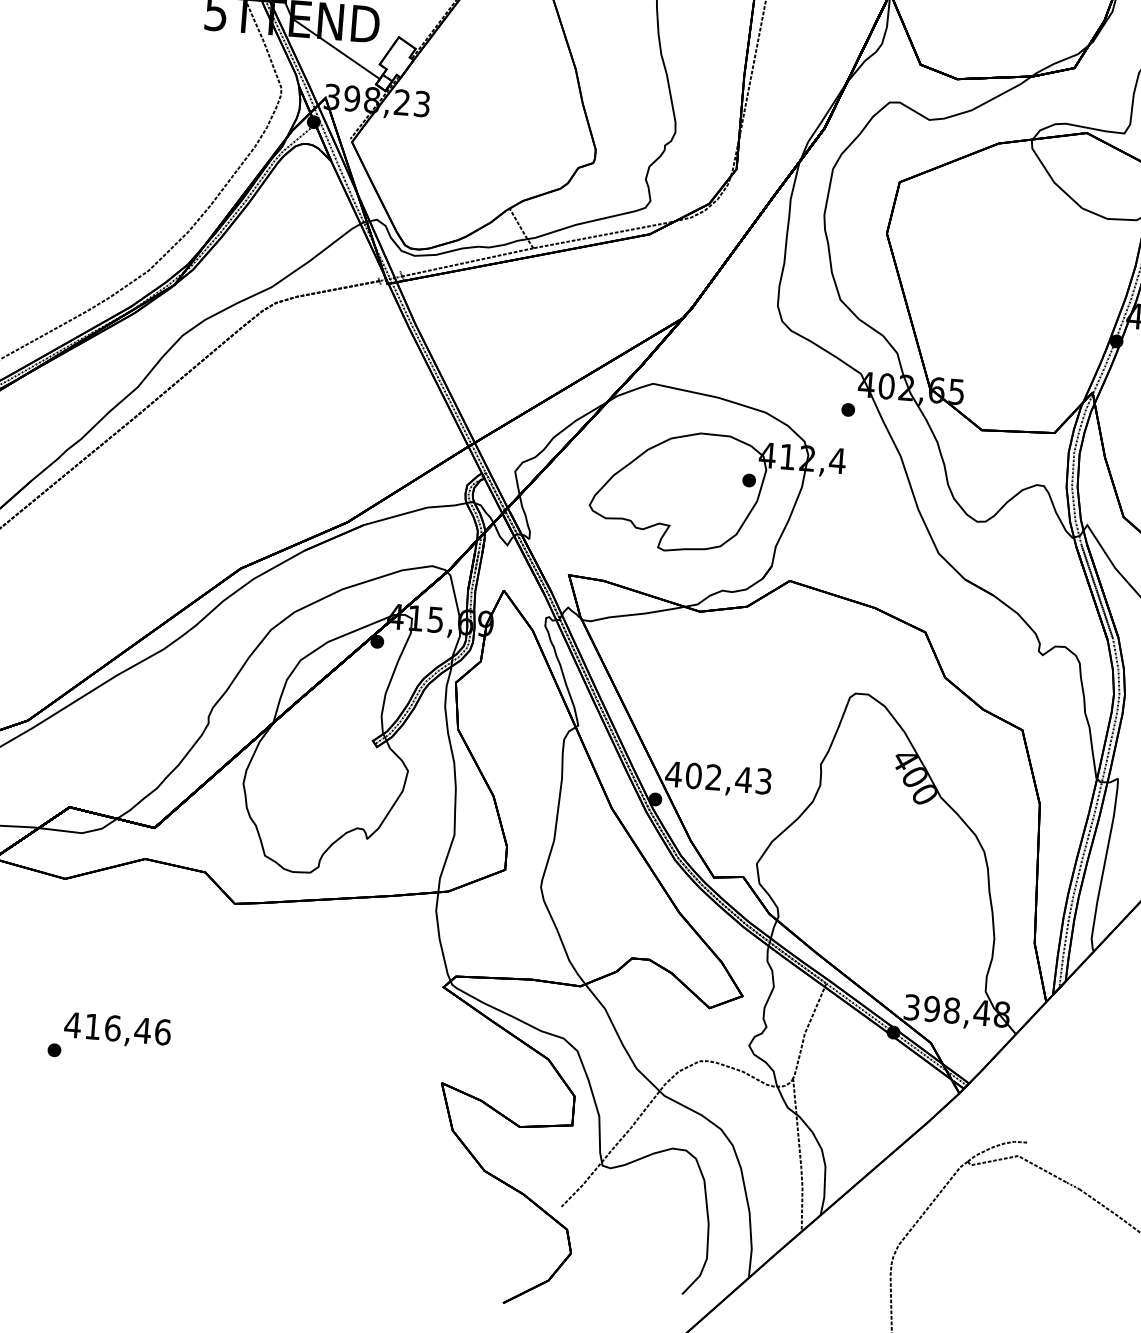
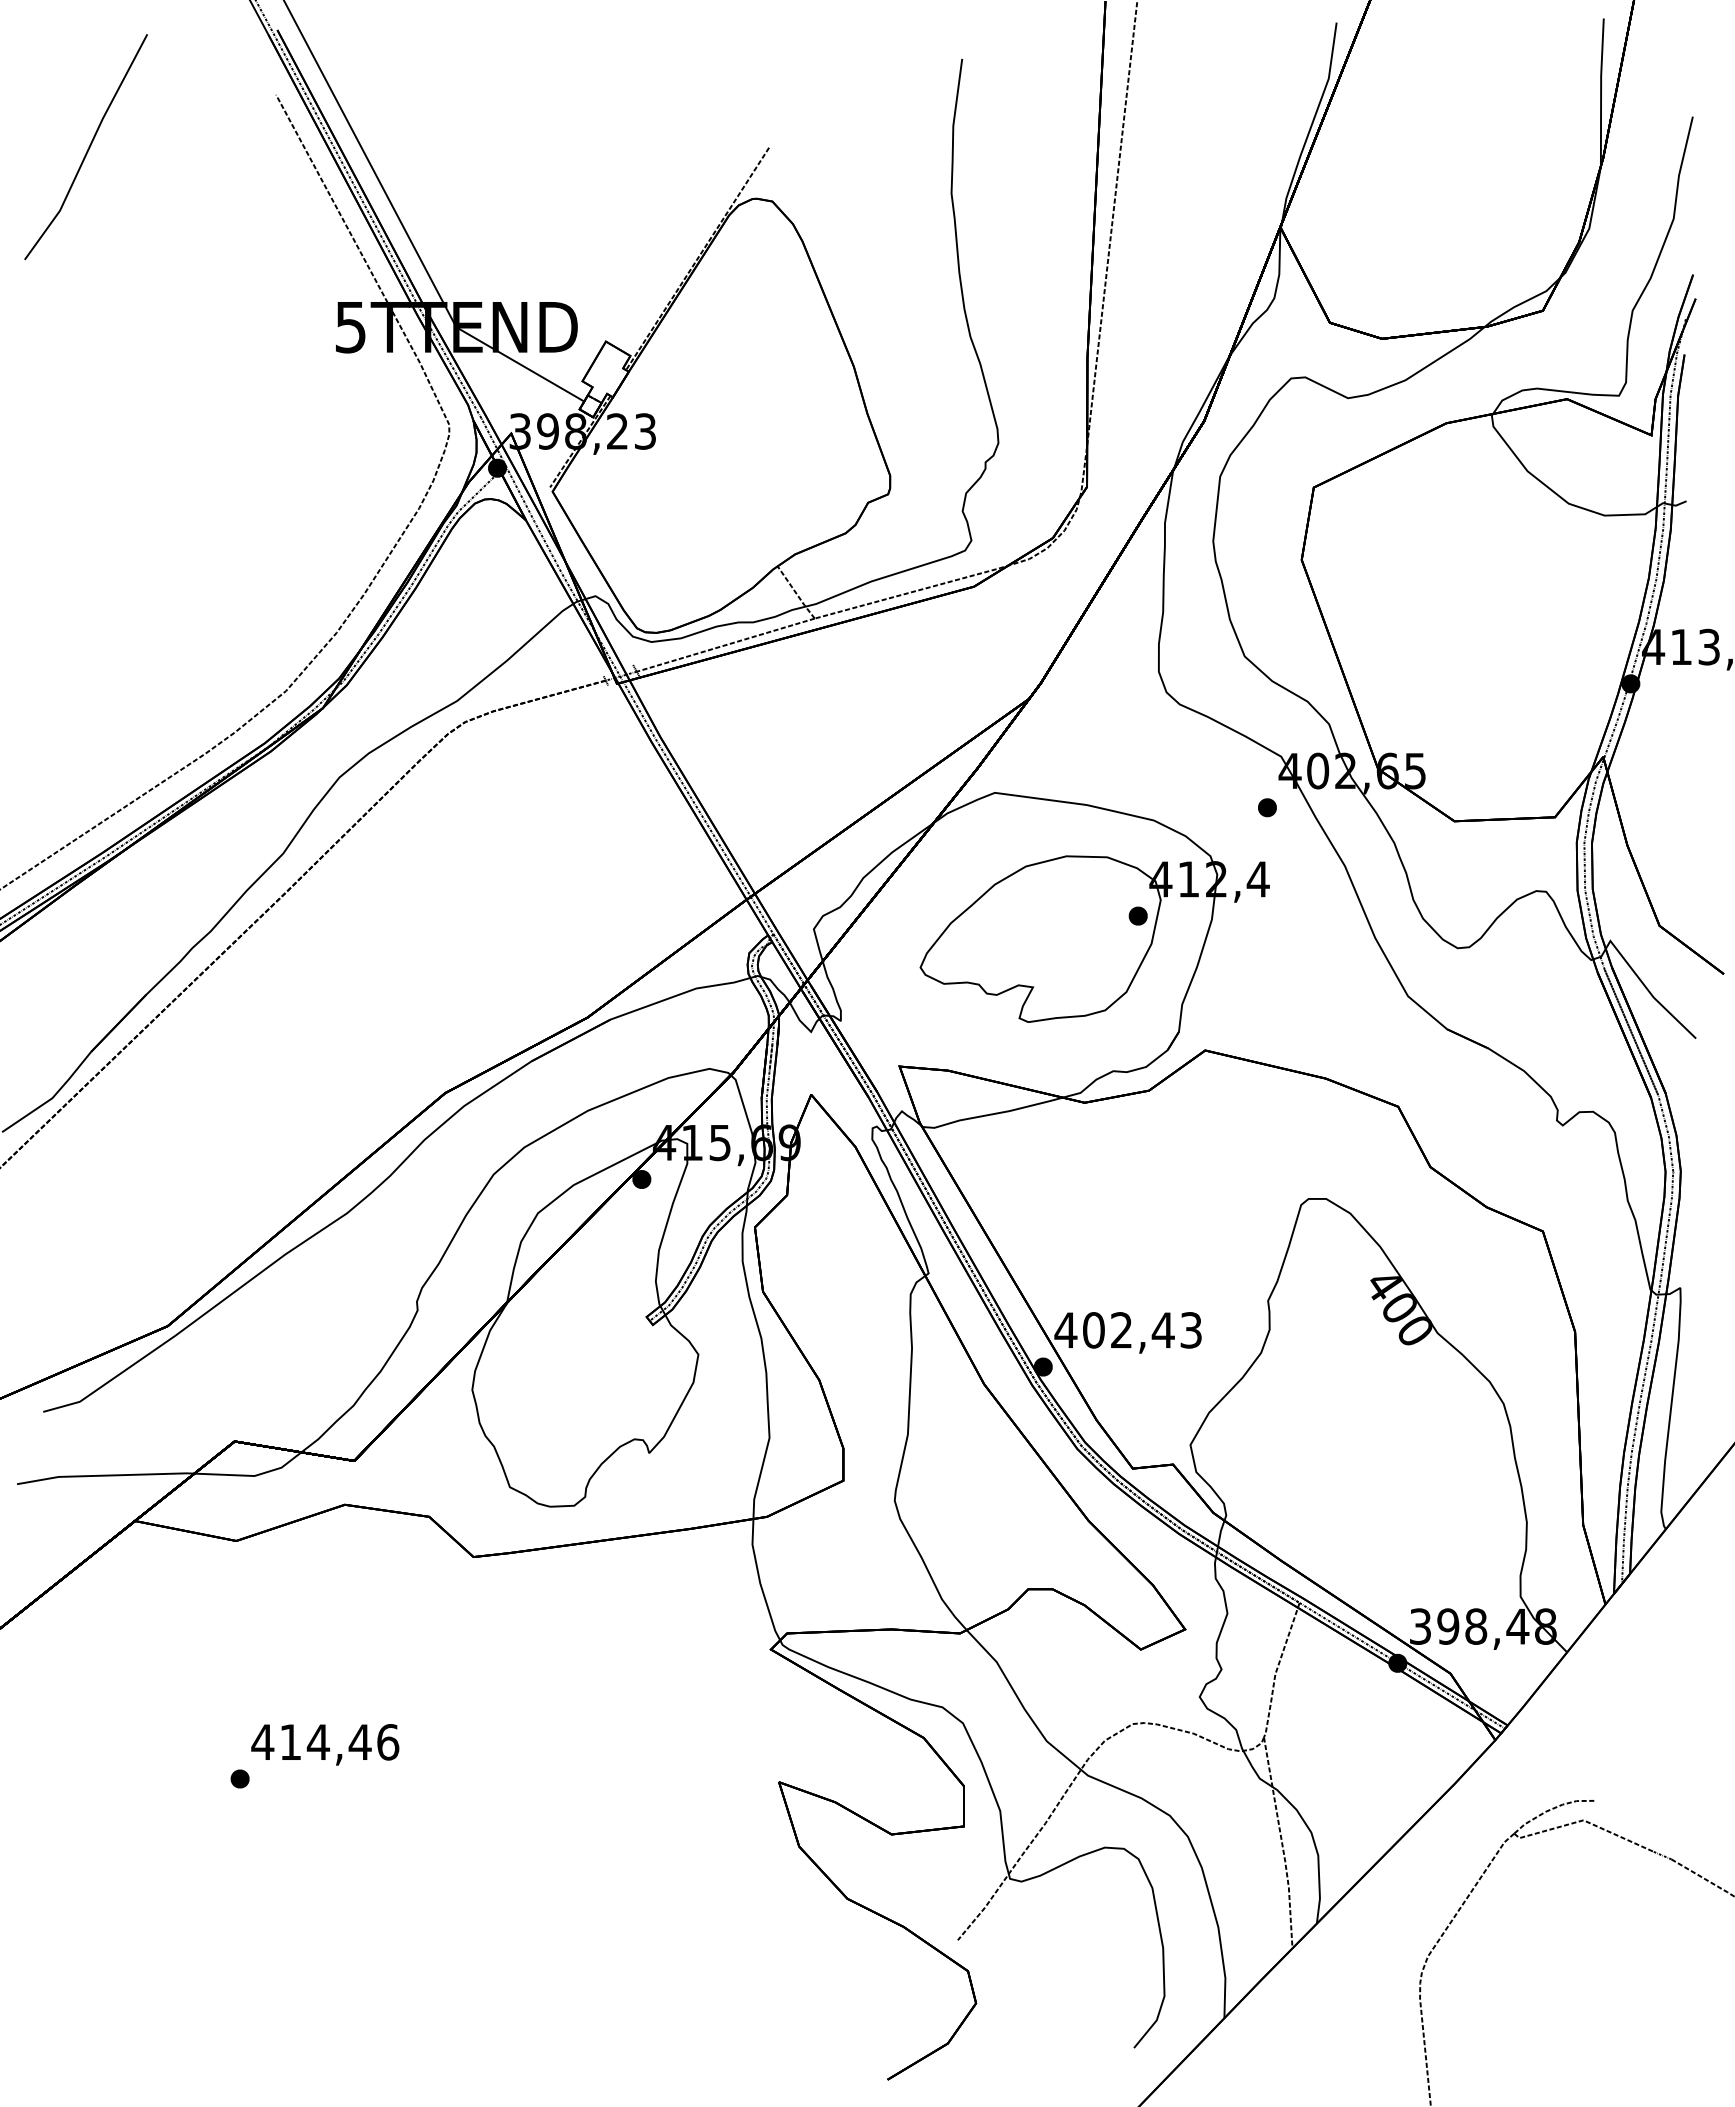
text: (112, 1028) -> (318, 1742), 416,46 -> 414,46

